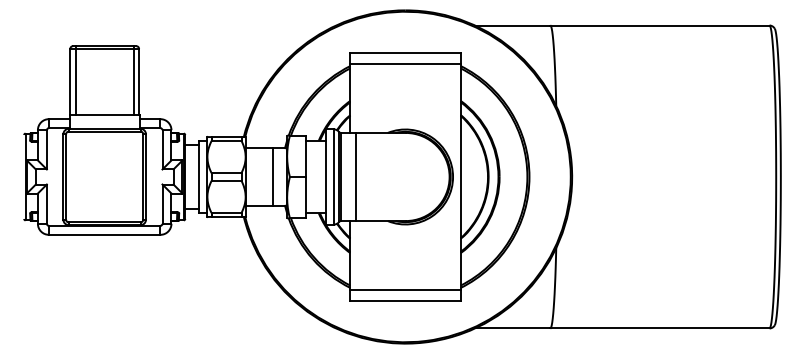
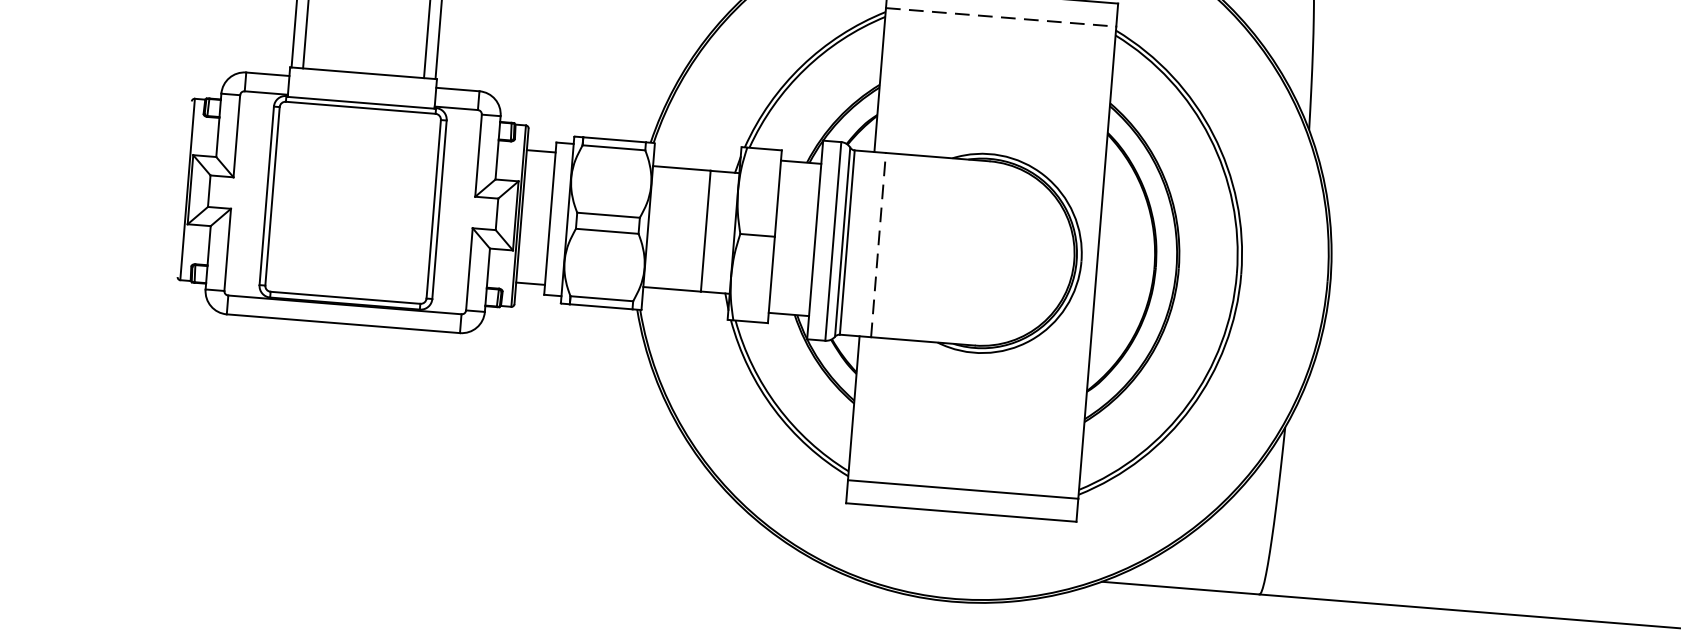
line: (406, 64) -> (1003, 18), solid -> dashed
line: (355, 176) -> (877, 243), solid -> dashed

